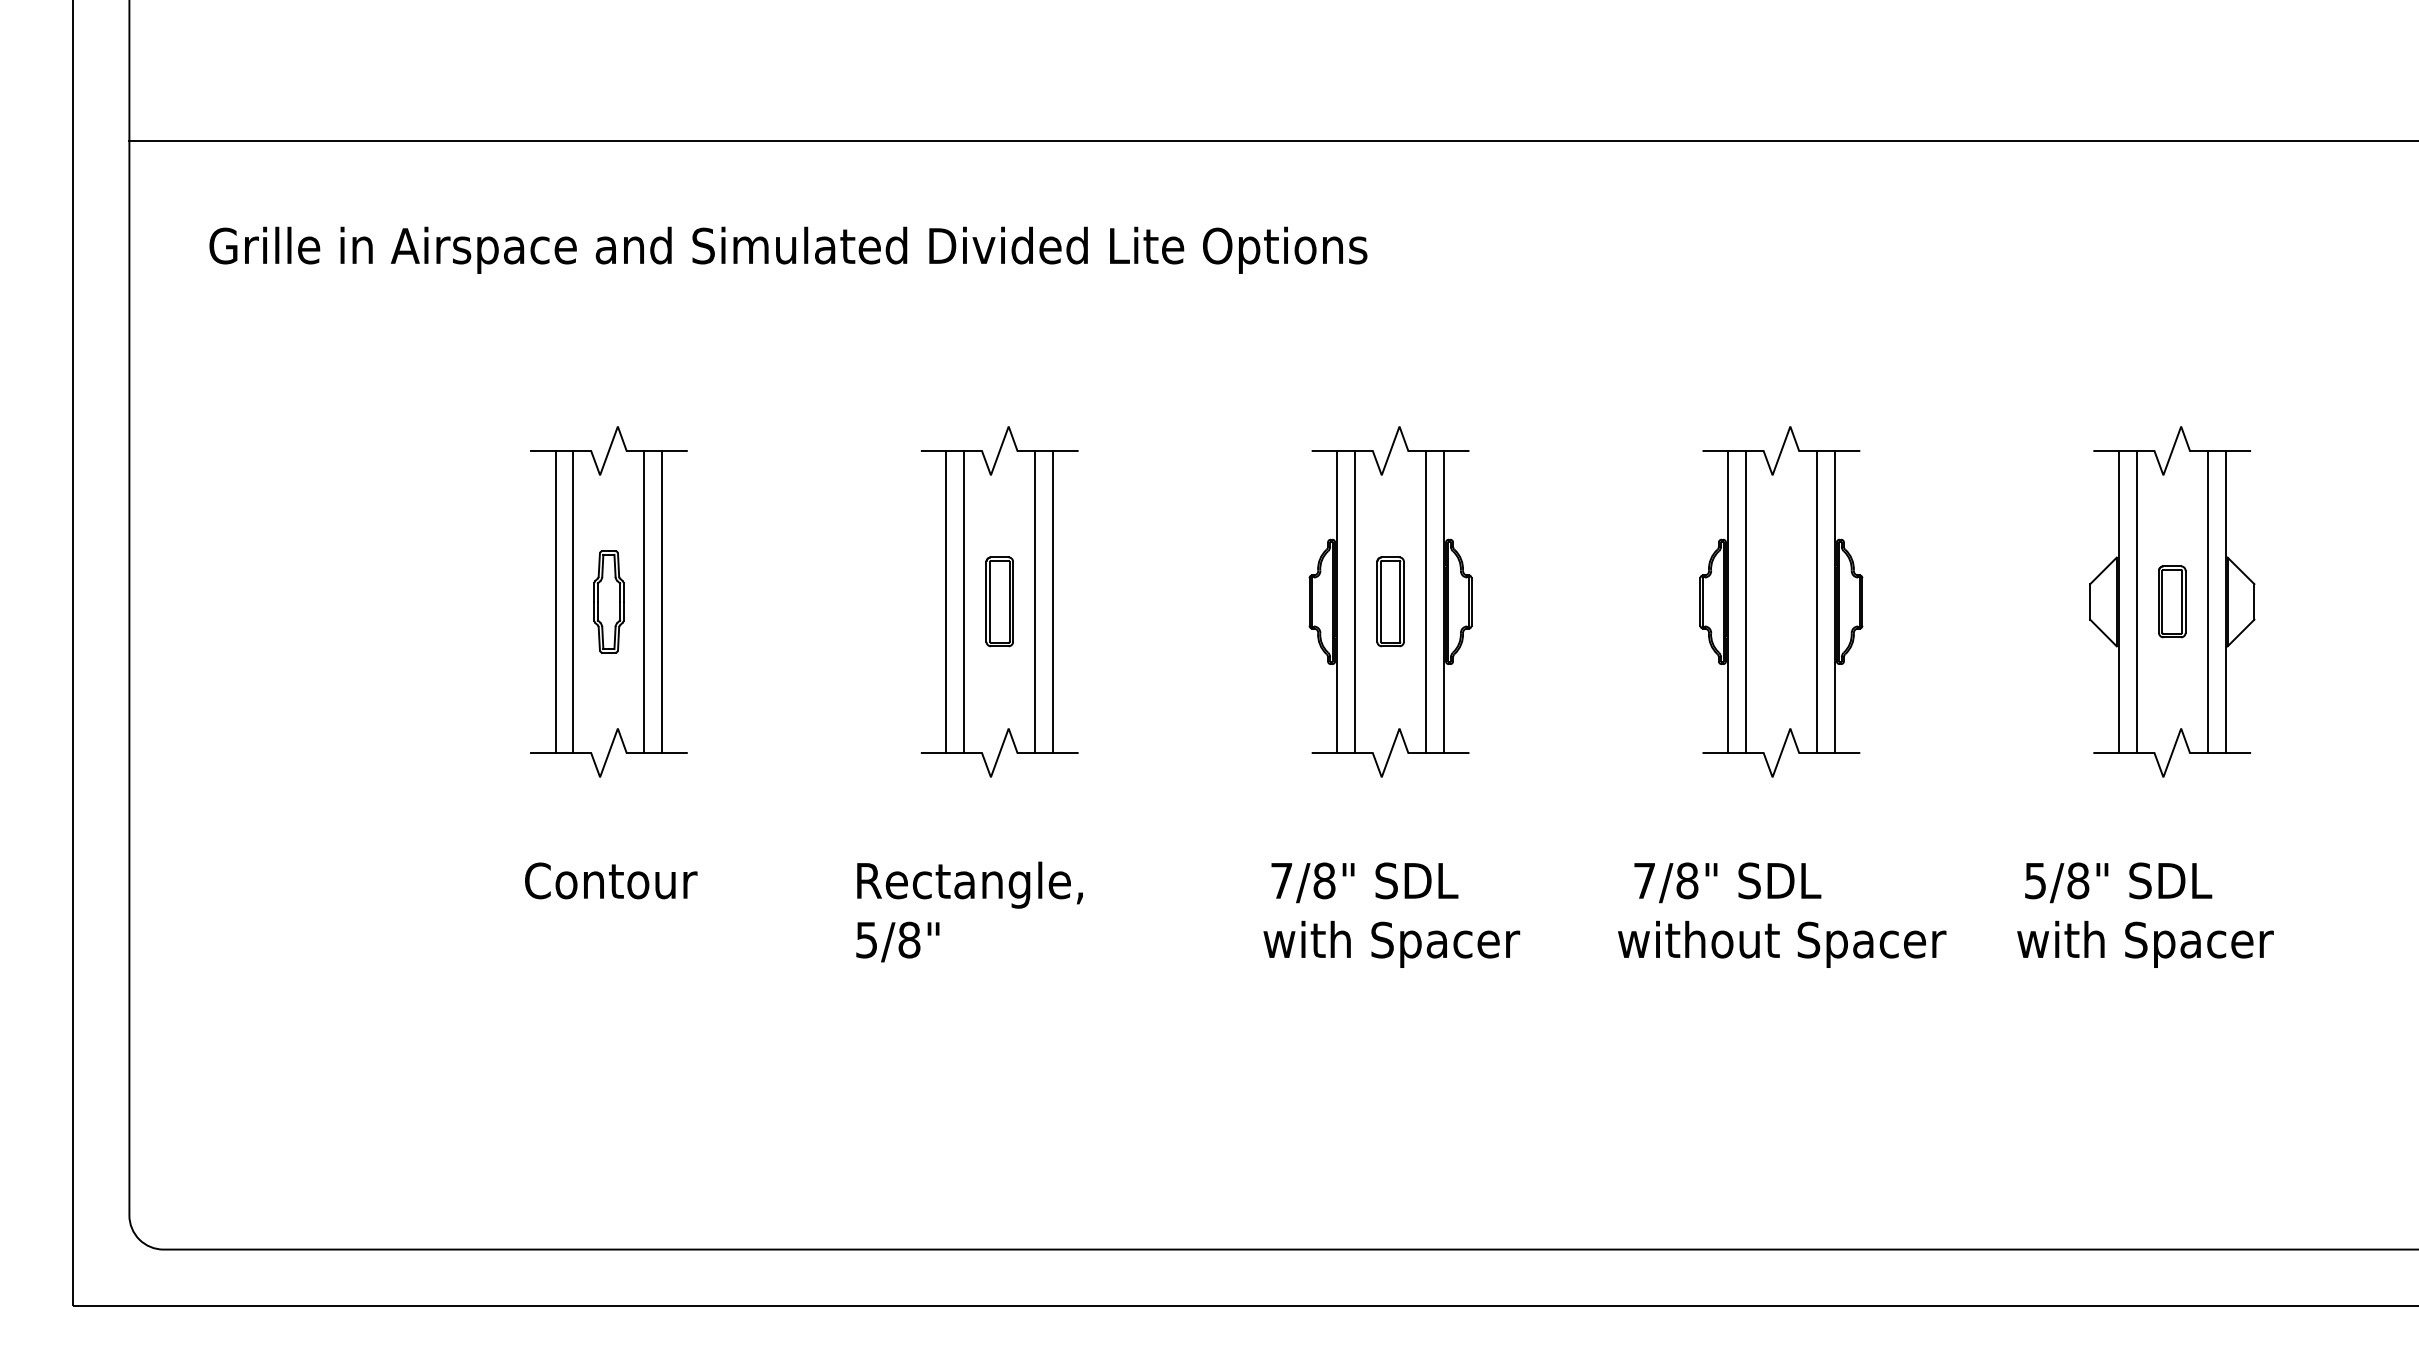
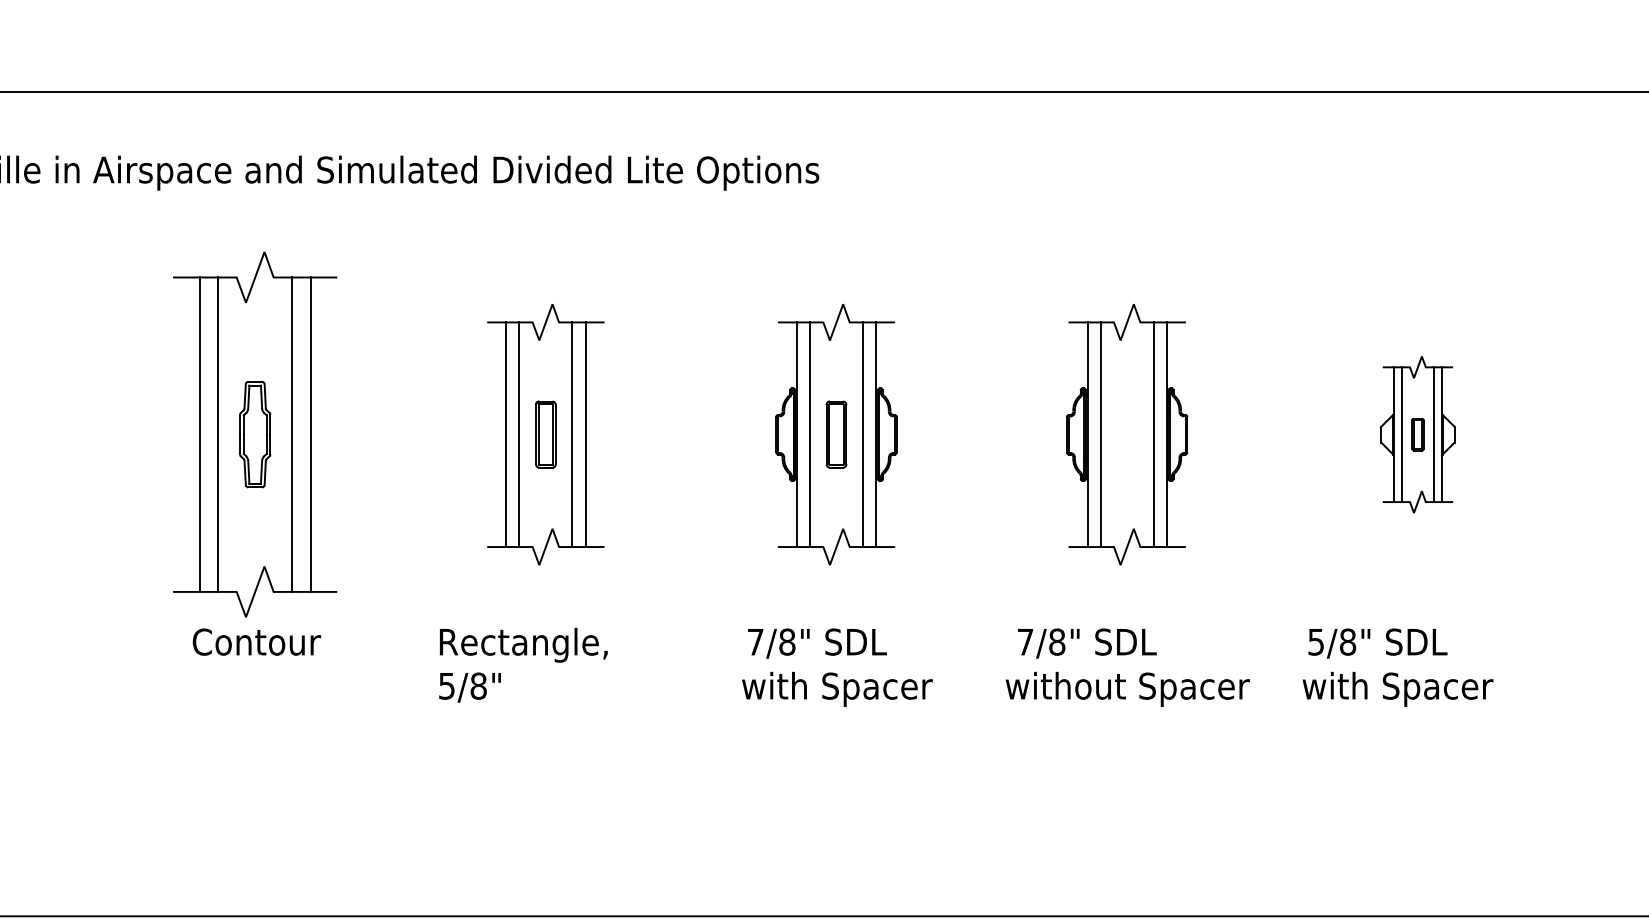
part: (608, 601) -> (254, 434), size x1.4
part: (2172, 601) -> (1418, 434), size x0.6

